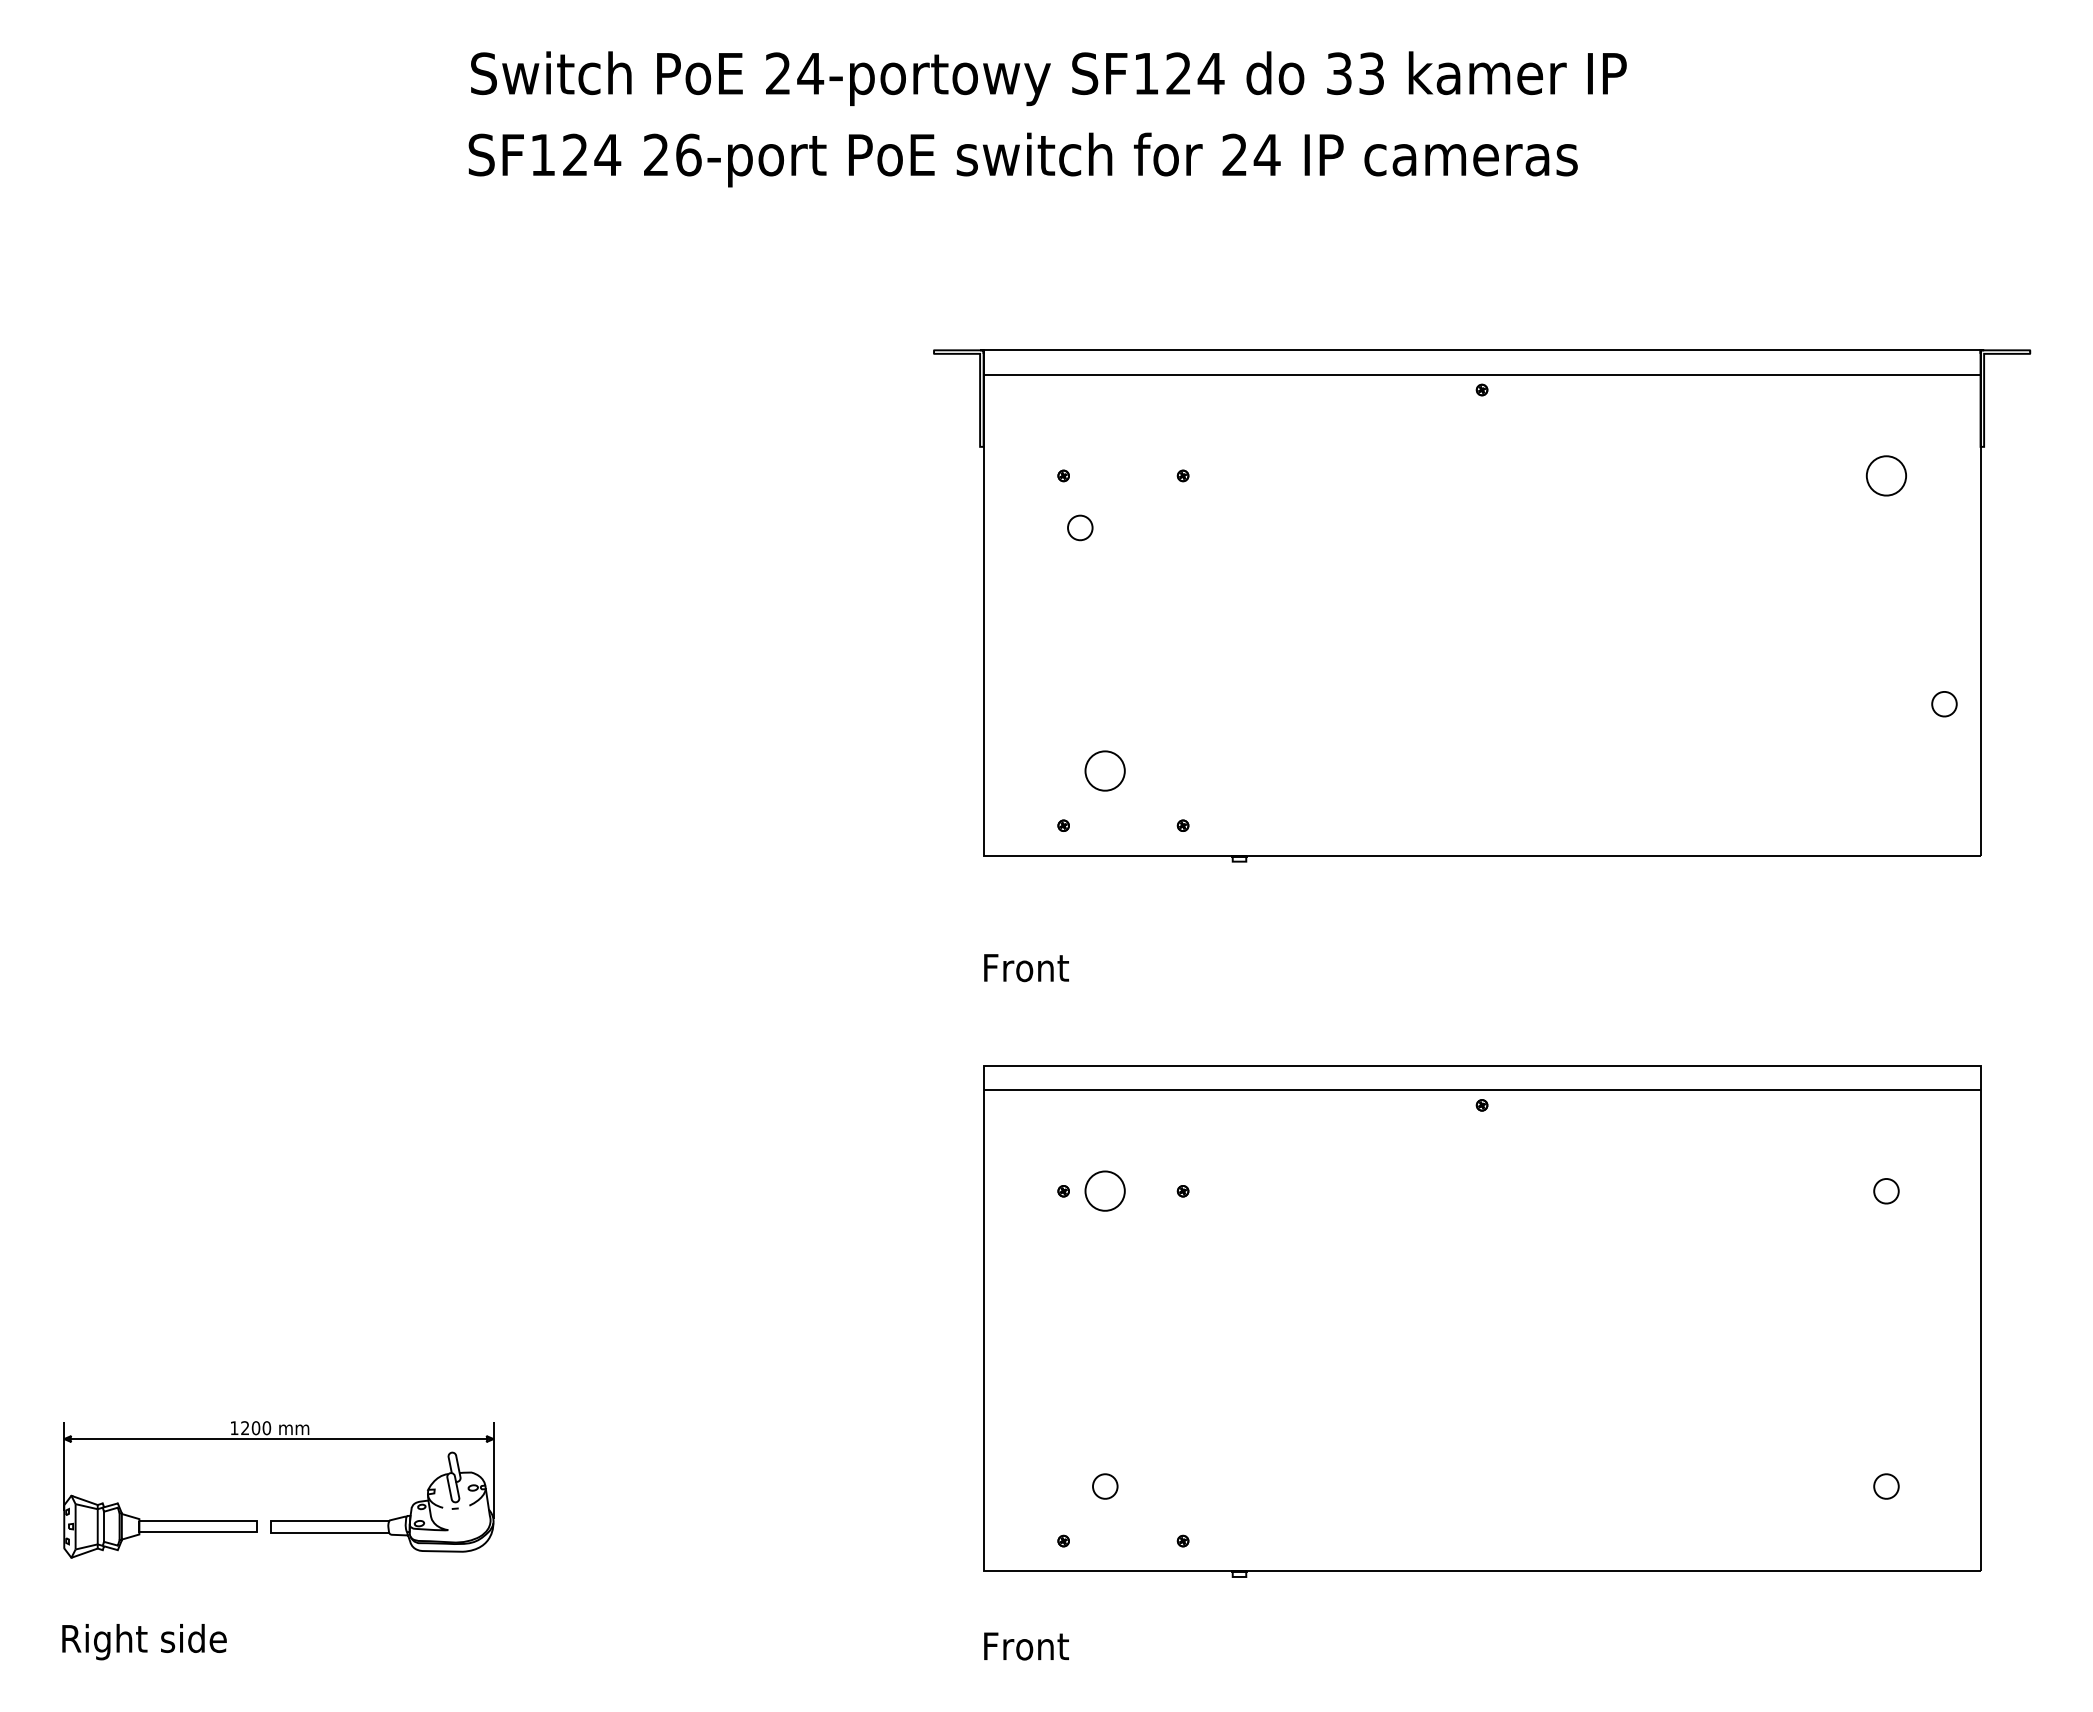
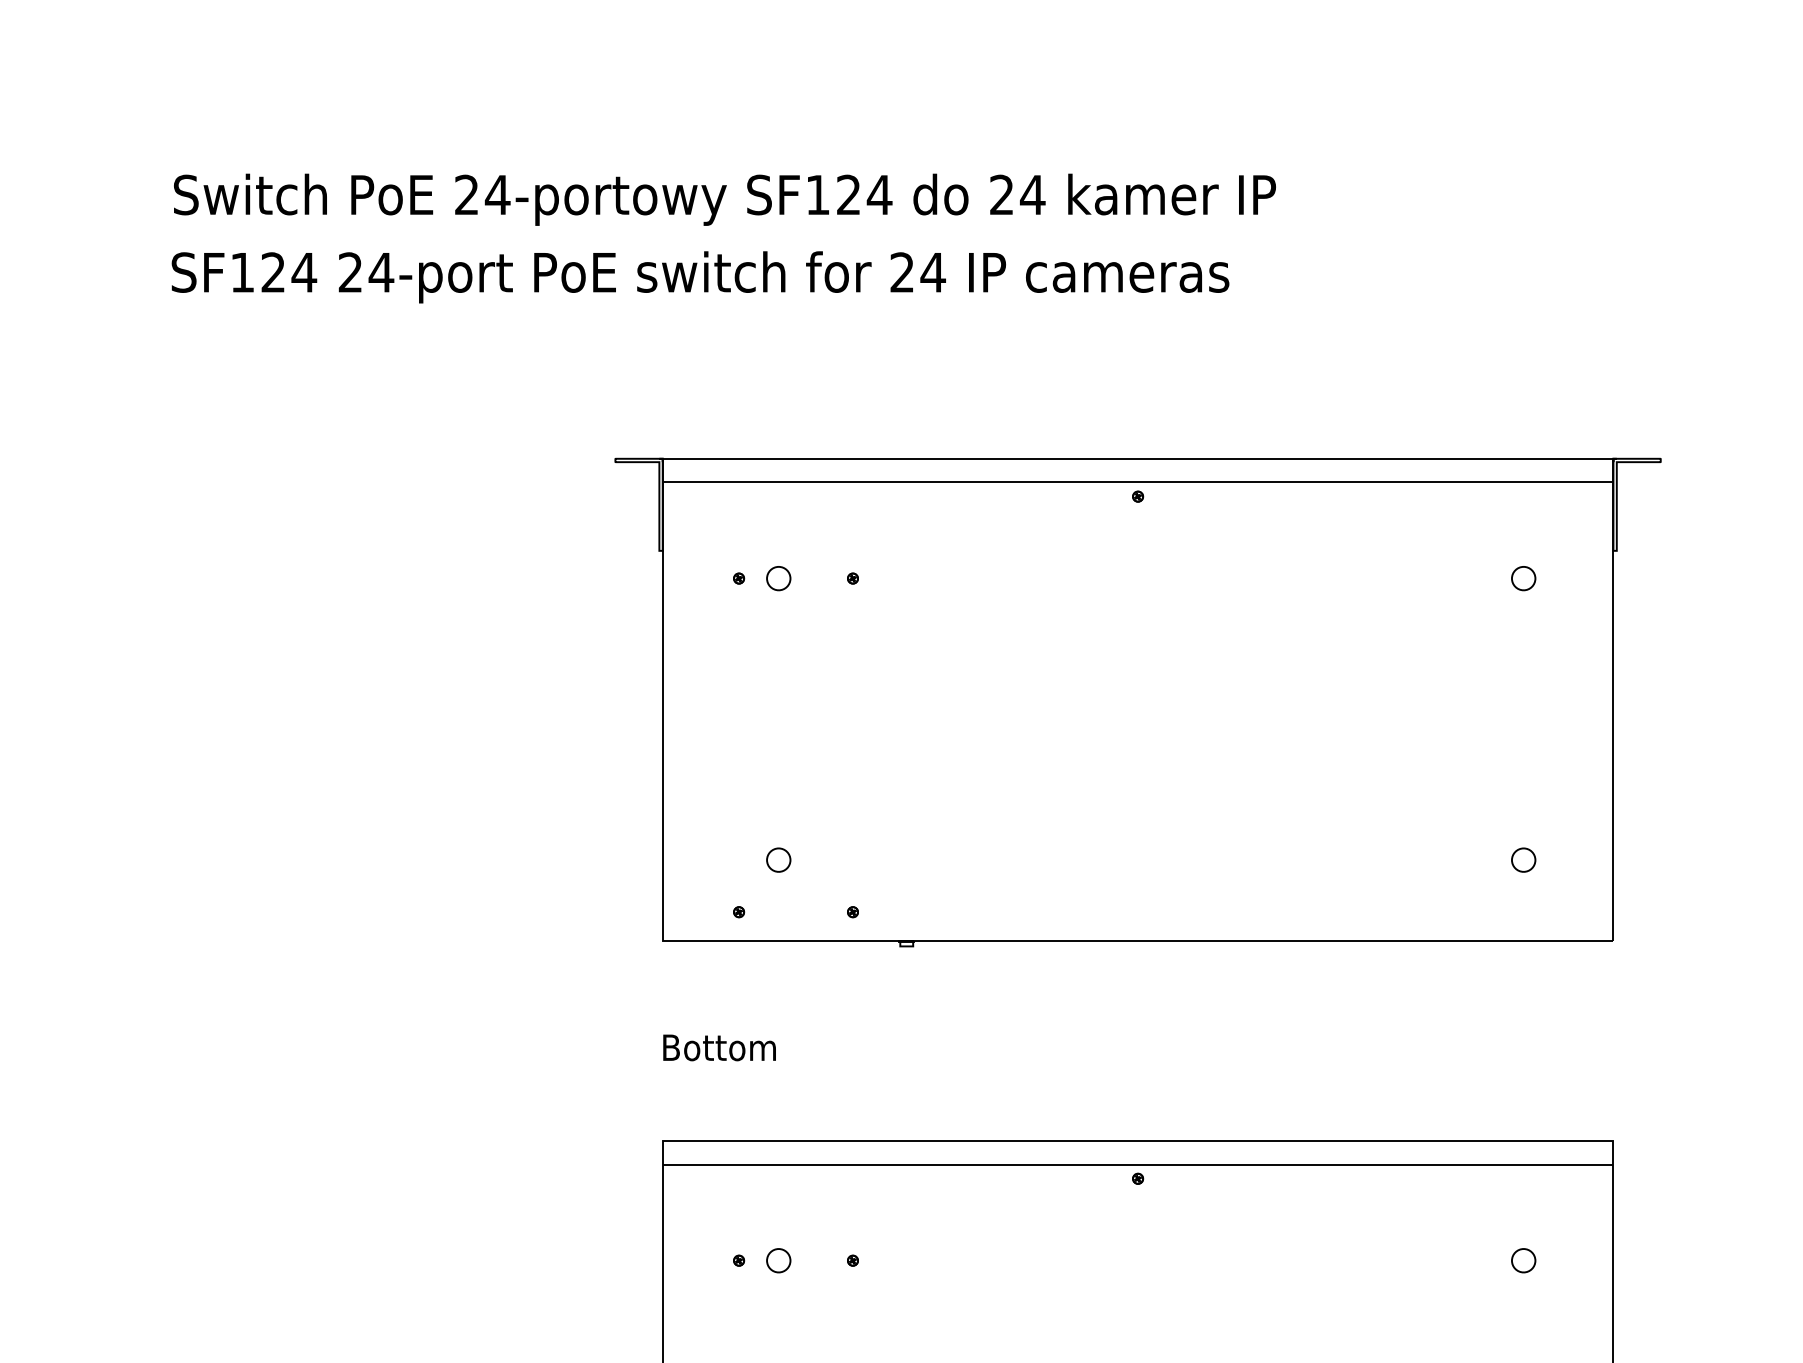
text: (1356, 73) -> (1018, 194), 33 -> 24
text: (688, 154) -> (381, 272), 26-port -> 24-port
part: (1886, 475) -> (1523, 578), size x0.62
part: (1080, 527) -> (778, 578), moved
part: (1944, 704) -> (1523, 860), moved
part: (1105, 771) -> (778, 860), size x0.62
text: (1044, 968) -> (720, 1048), Front -> Bottom
part: (1105, 1191) -> (778, 1260), size x0.62

